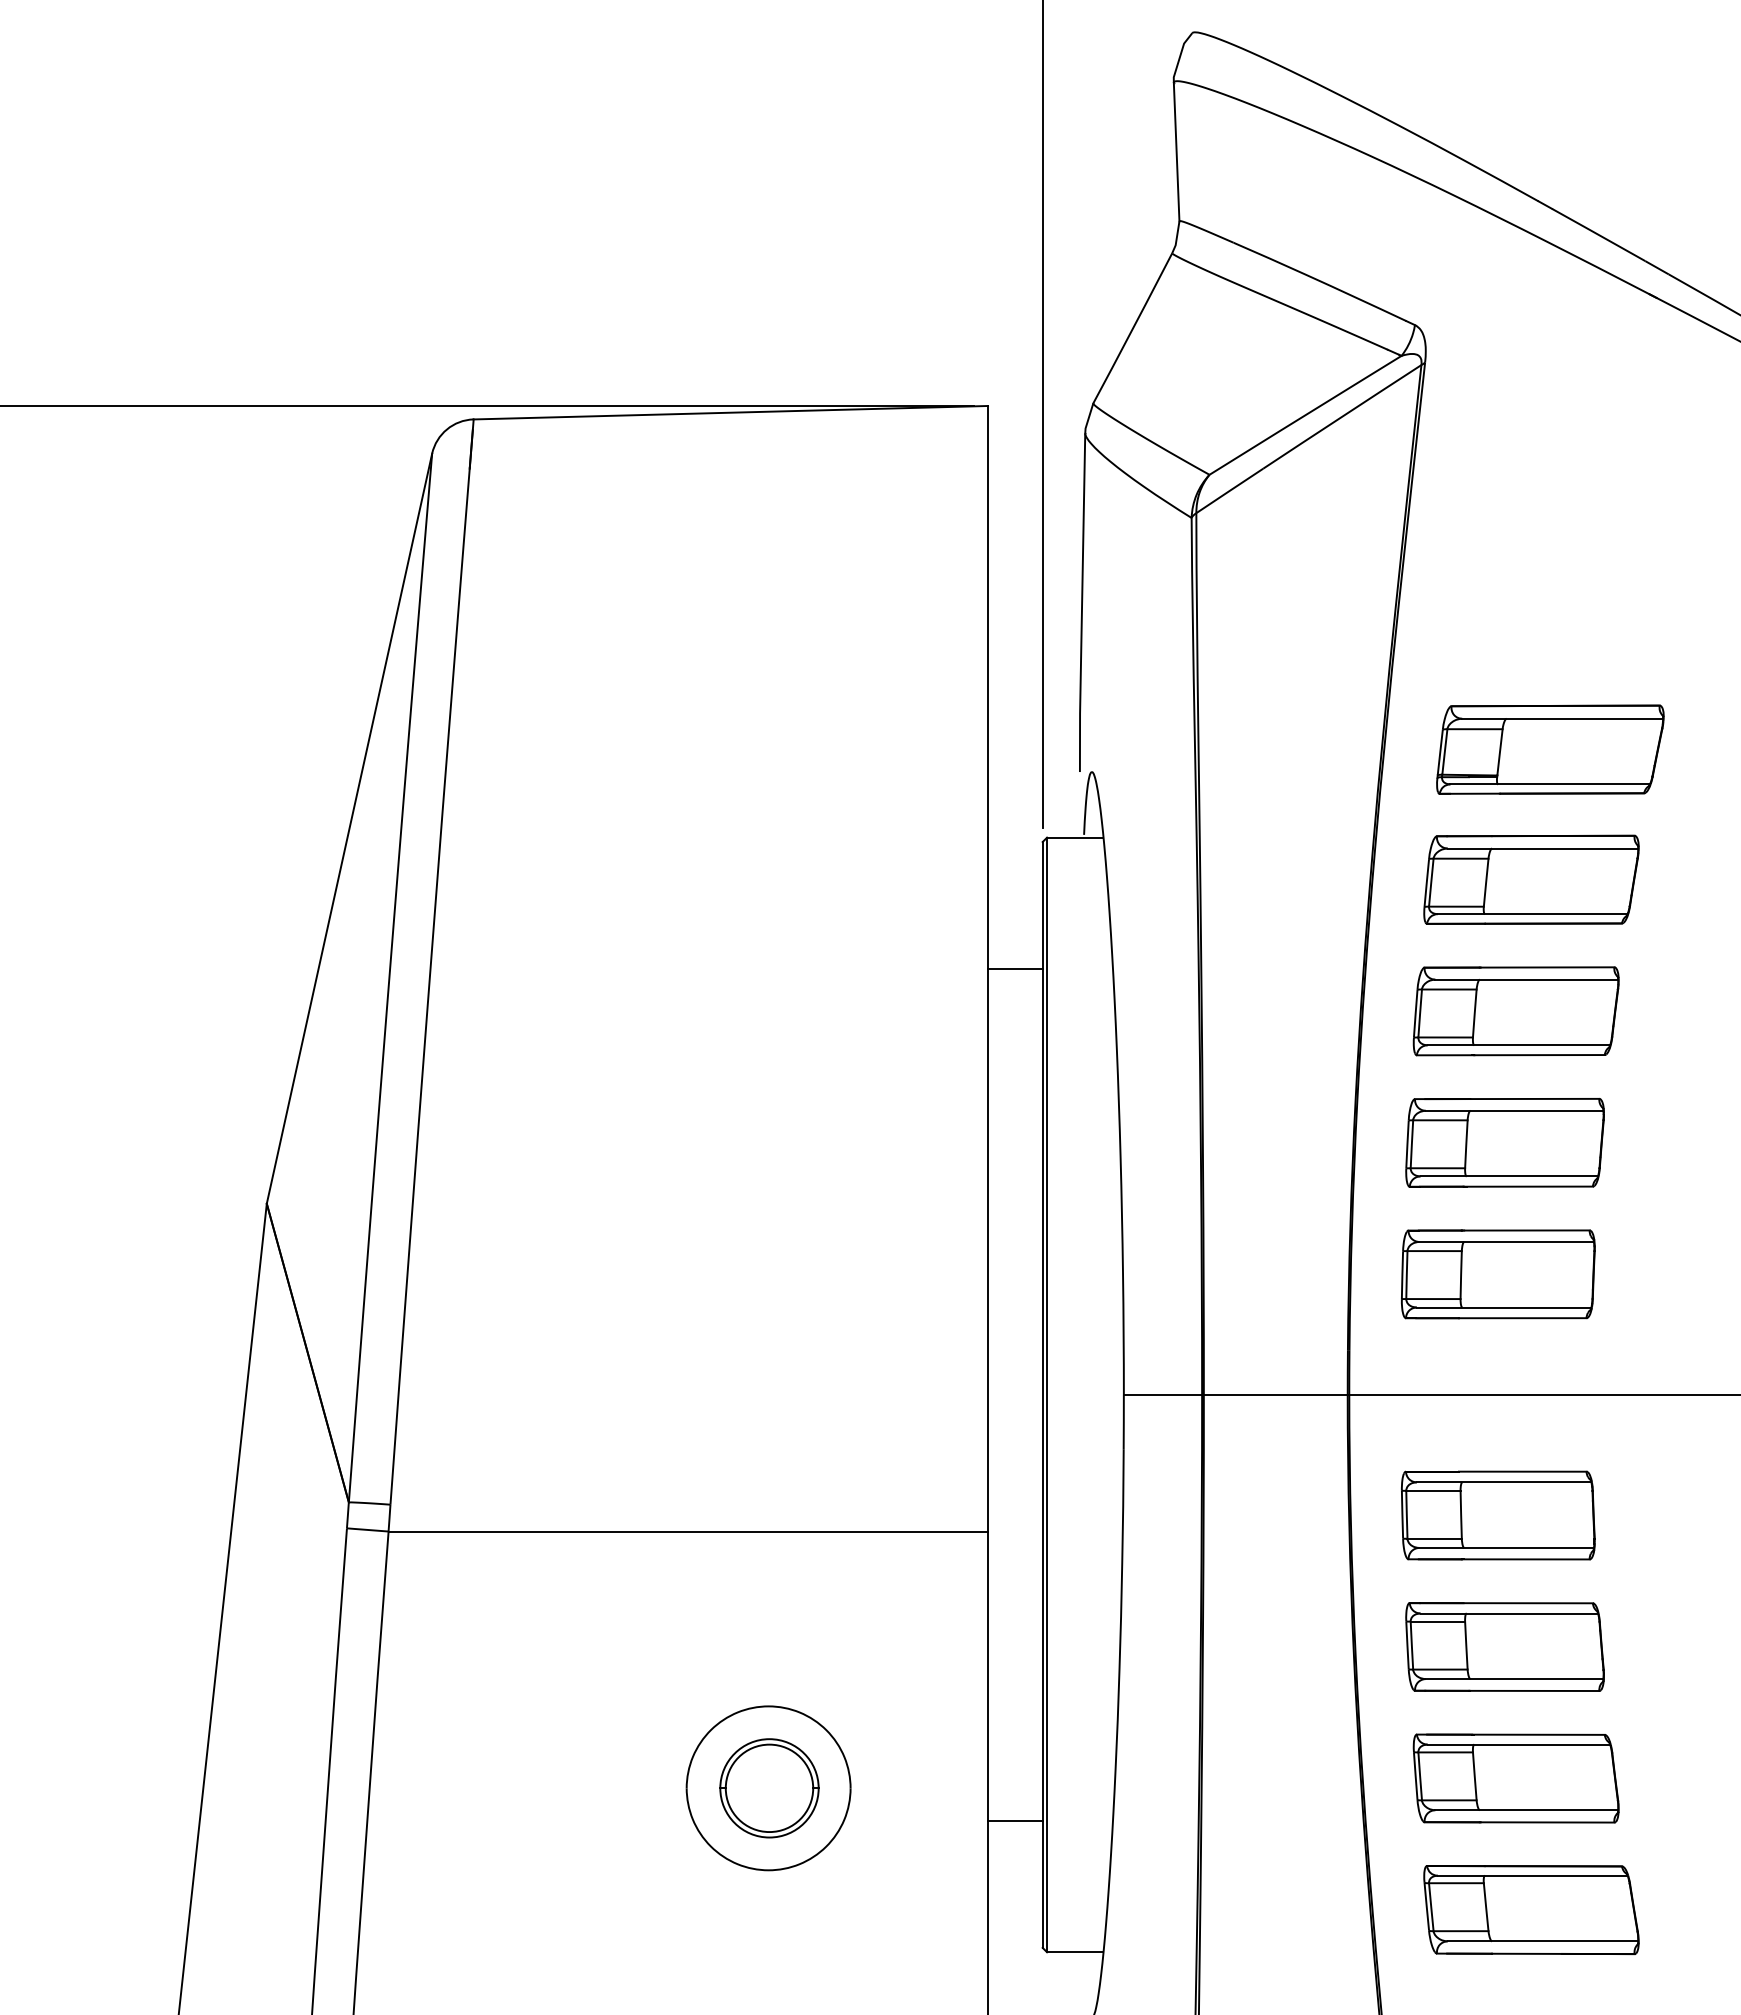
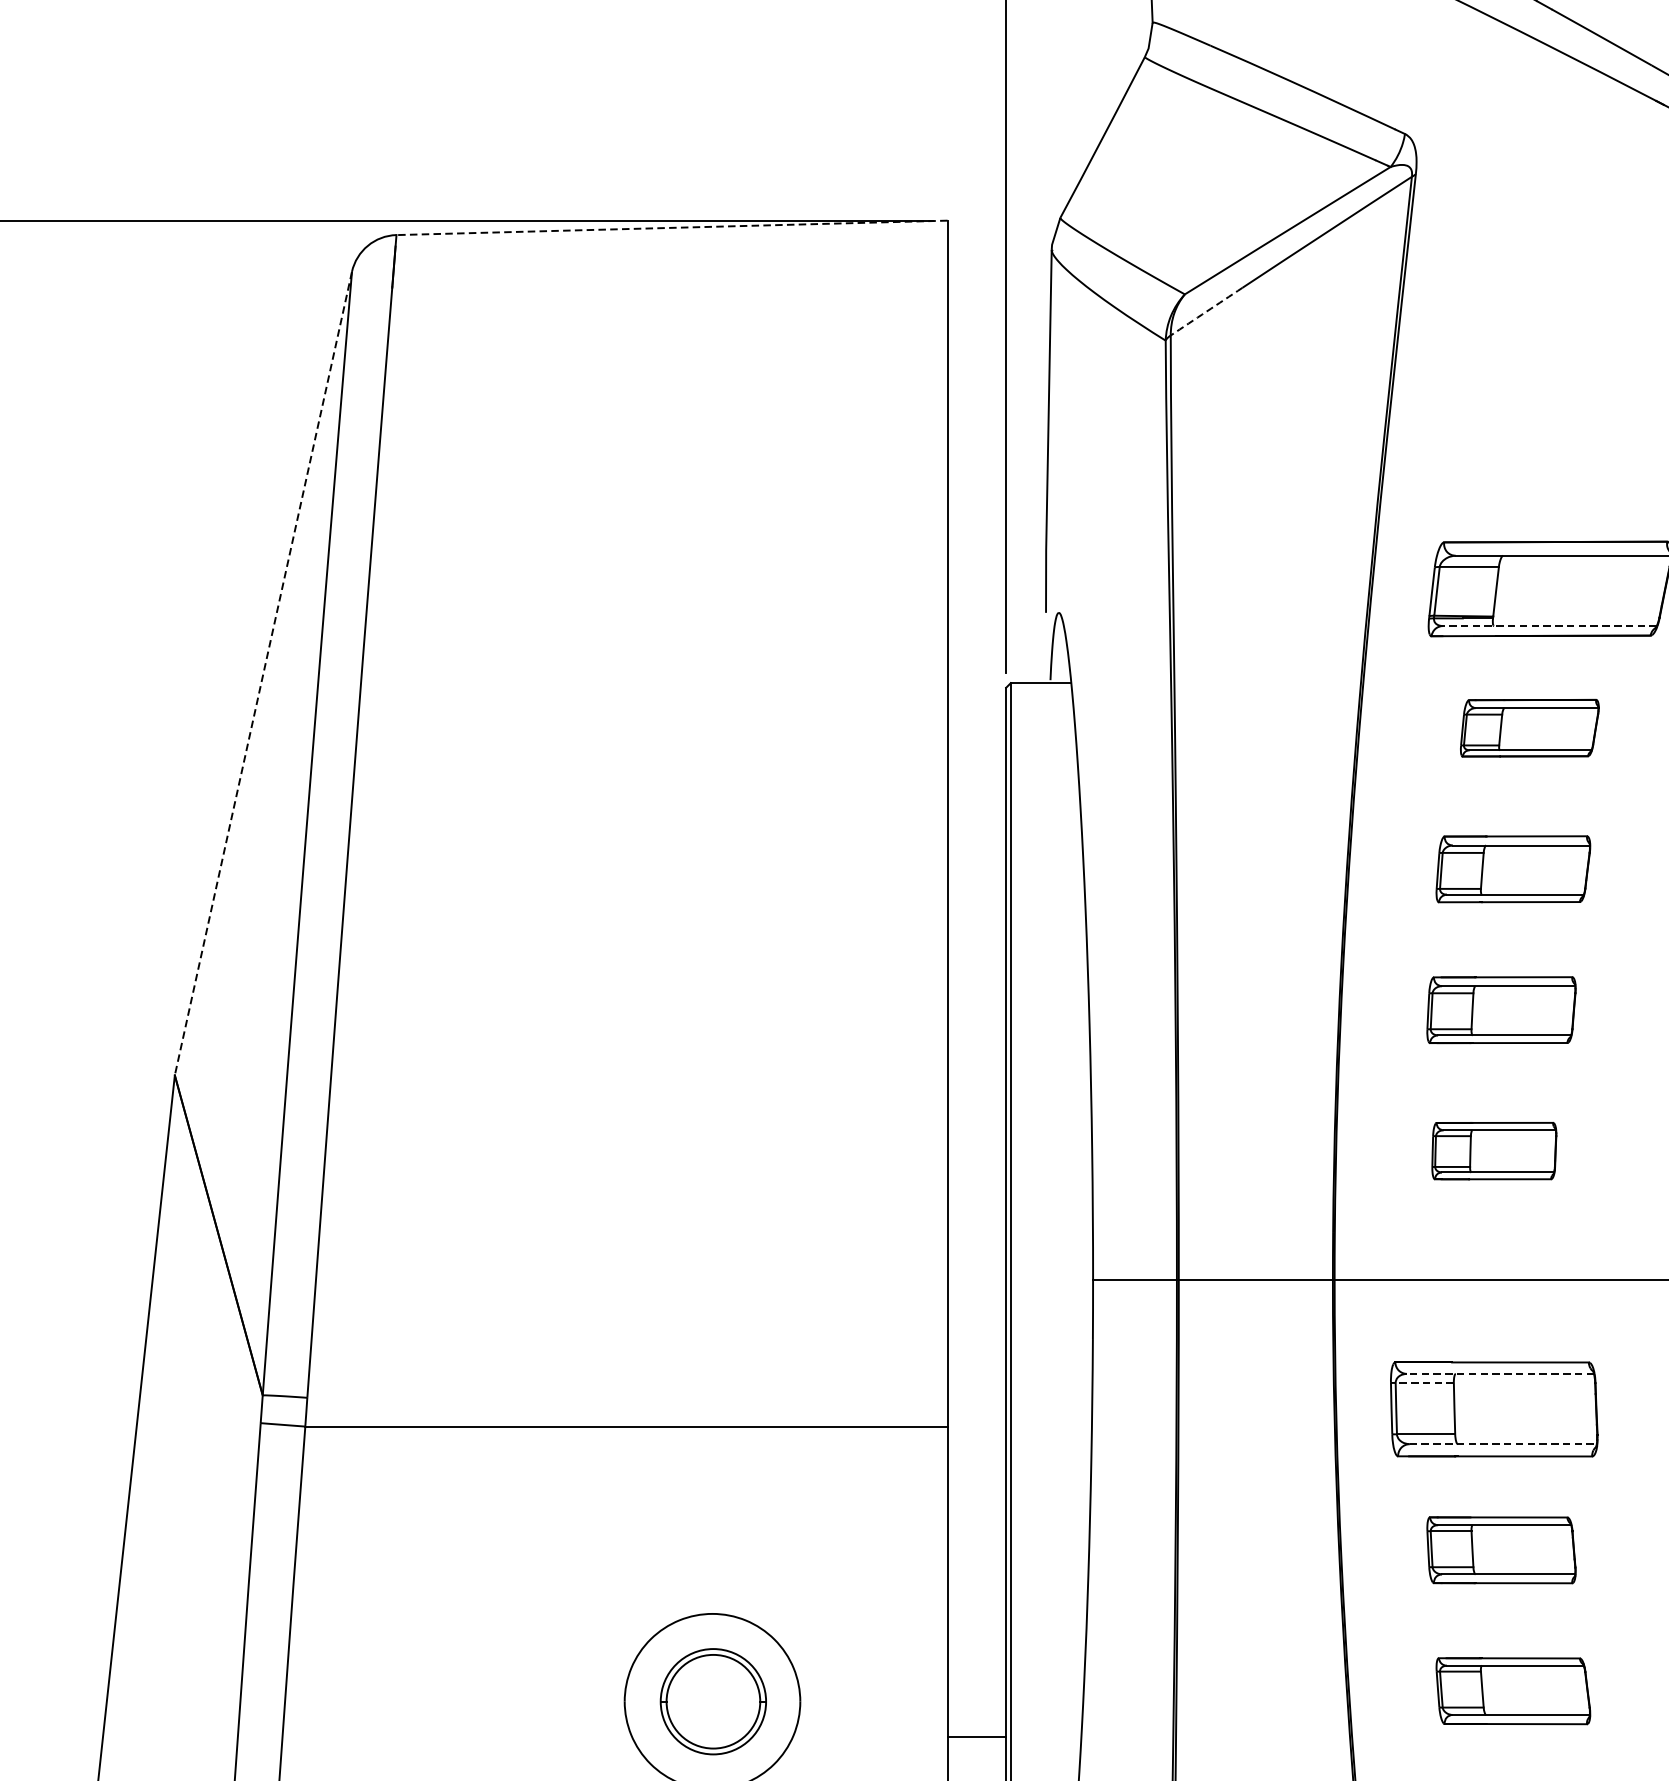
line: (730, 412) -> (671, 227), solid -> dashed
arc: (1229, 490) -> (1206, 311), solid -> dashed
line: (1550, 784) -> (1550, 626), solid -> dashed
line: (349, 828) -> (263, 673), solid -> dashed
part: (1531, 879) -> (1529, 727), size x0.6
line: (1015, 968) -> (976, 823), removed
part: (1515, 1011) -> (1512, 869), size x0.7
part: (1504, 1142) -> (1500, 1009), size x0.7
part: (1498, 1274) -> (1494, 1151), size x0.6
line: (1503, 1482) -> (1499, 1374), solid -> dashed
line: (1432, 1490) -> (1423, 1382), solid -> dashed
line: (1506, 1547) -> (1503, 1443), solid -> dashed
part: (1504, 1646) -> (1500, 1549), size x0.7
part: (1515, 1778) -> (1512, 1691), size x0.7

